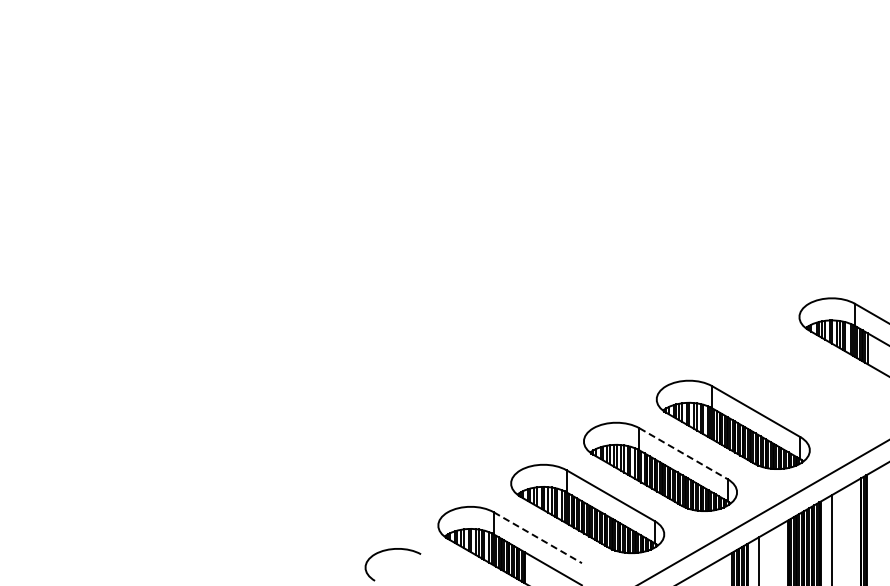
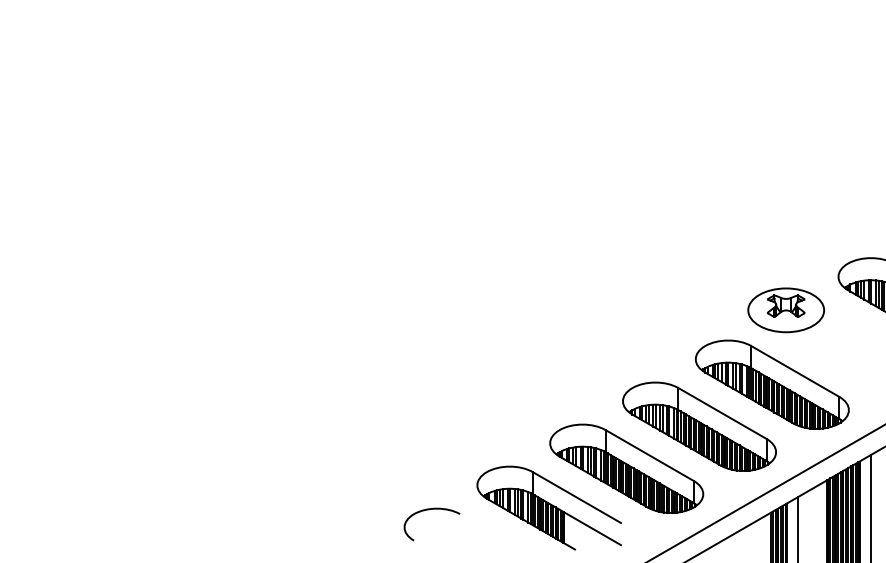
part: (746, 350) -> (785, 310), added
line: (683, 453) -> (722, 413), dashed -> solid
line: (537, 537) -> (576, 497), dashed -> solid

